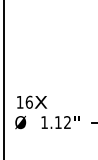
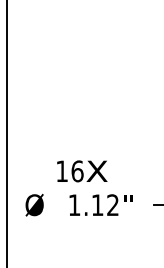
text: (32, 101) -> (82, 169), moved

